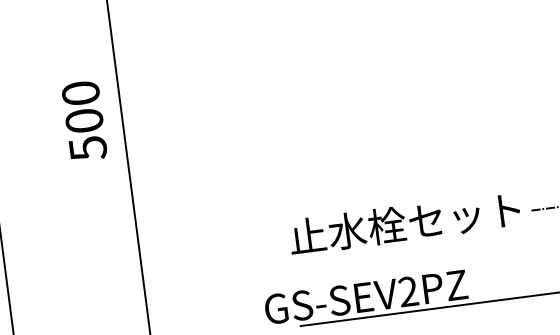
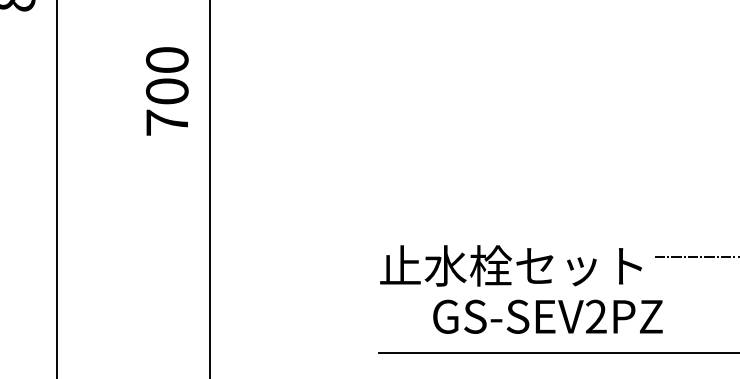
text: (88, 148) -> (167, 122), 500 -> 700
text: (404, 223) -> (510, 265), moved
text: (365, 296) -> (547, 316), moved

